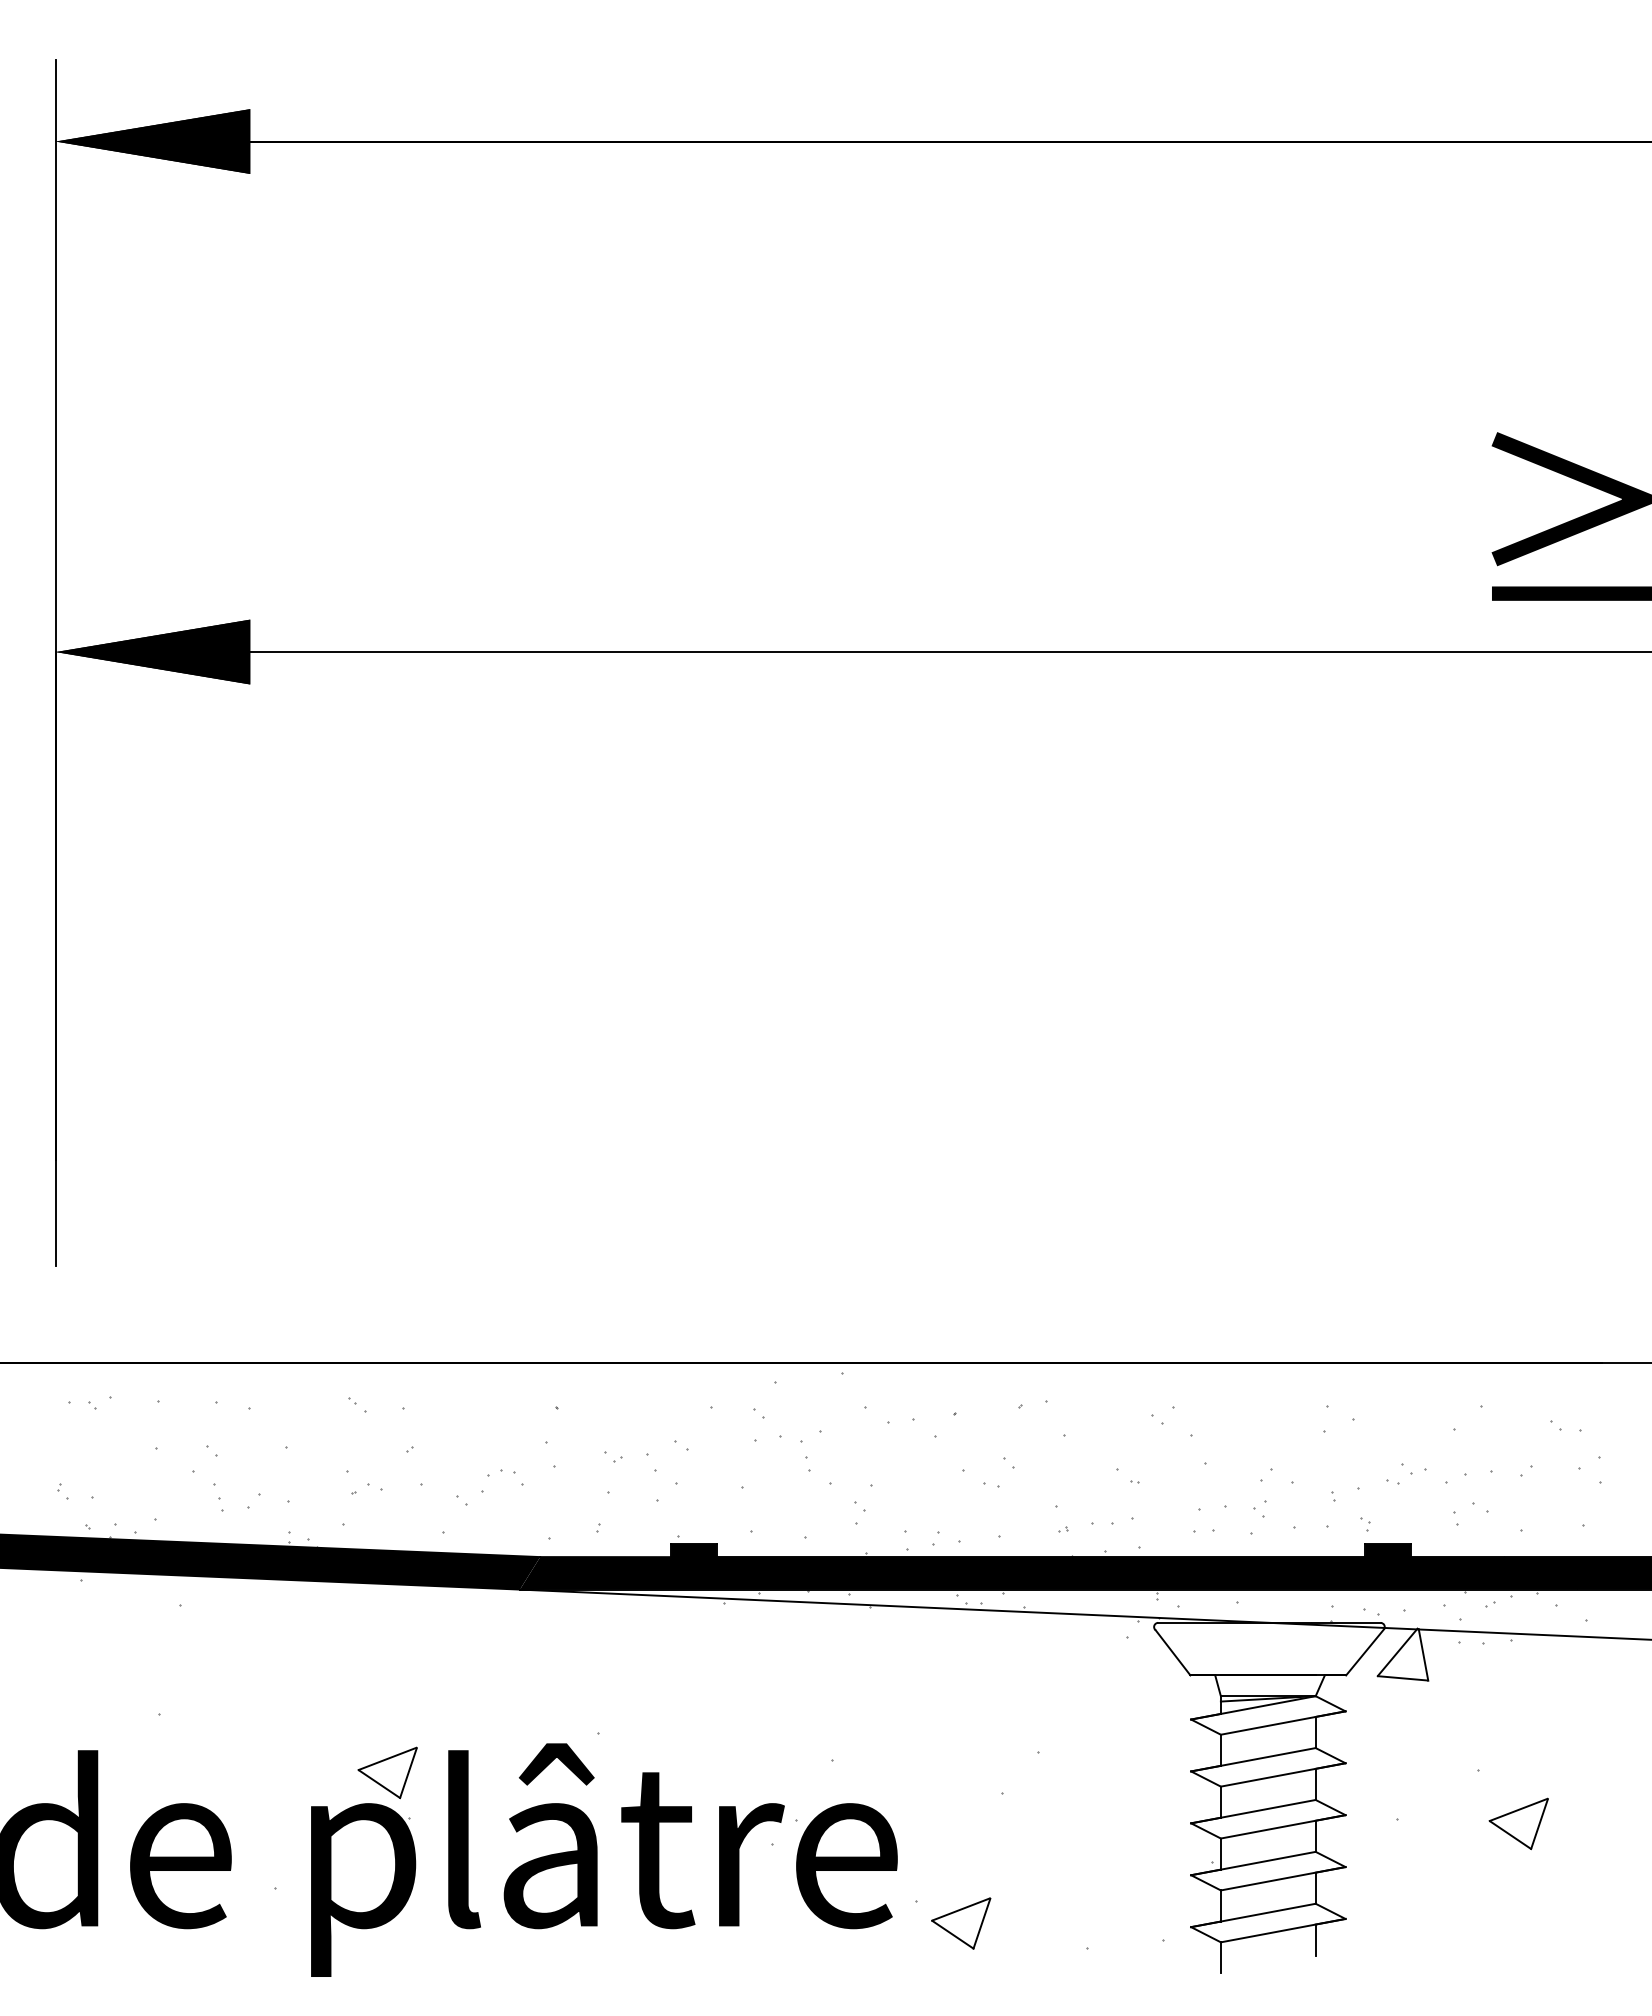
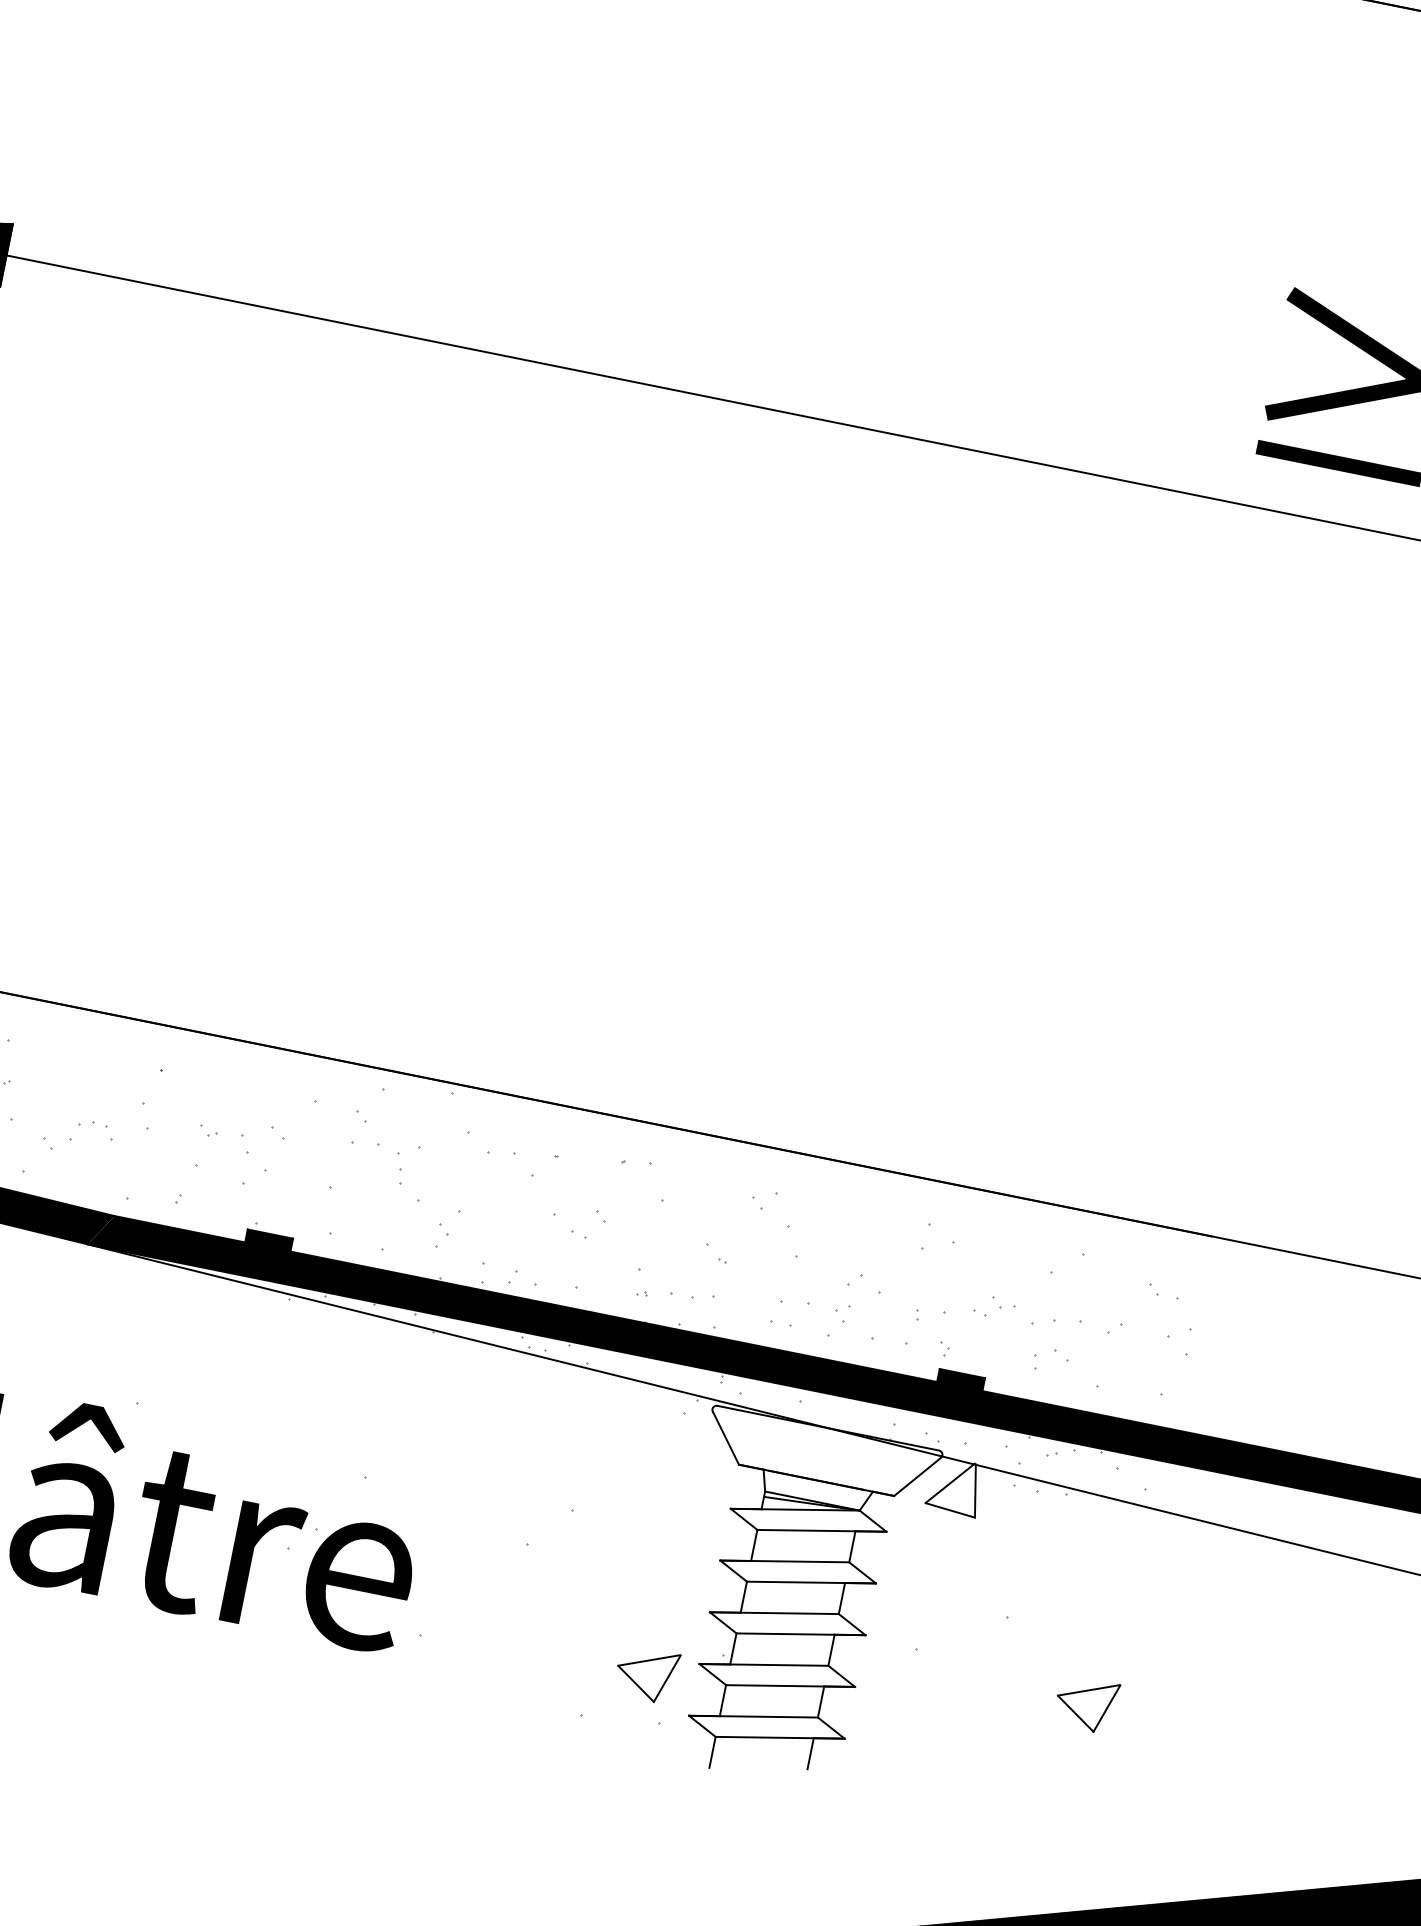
part: (1518, 1823) -> (1086, 1703), moved
part: (961, 1923) -> (646, 1674), moved

